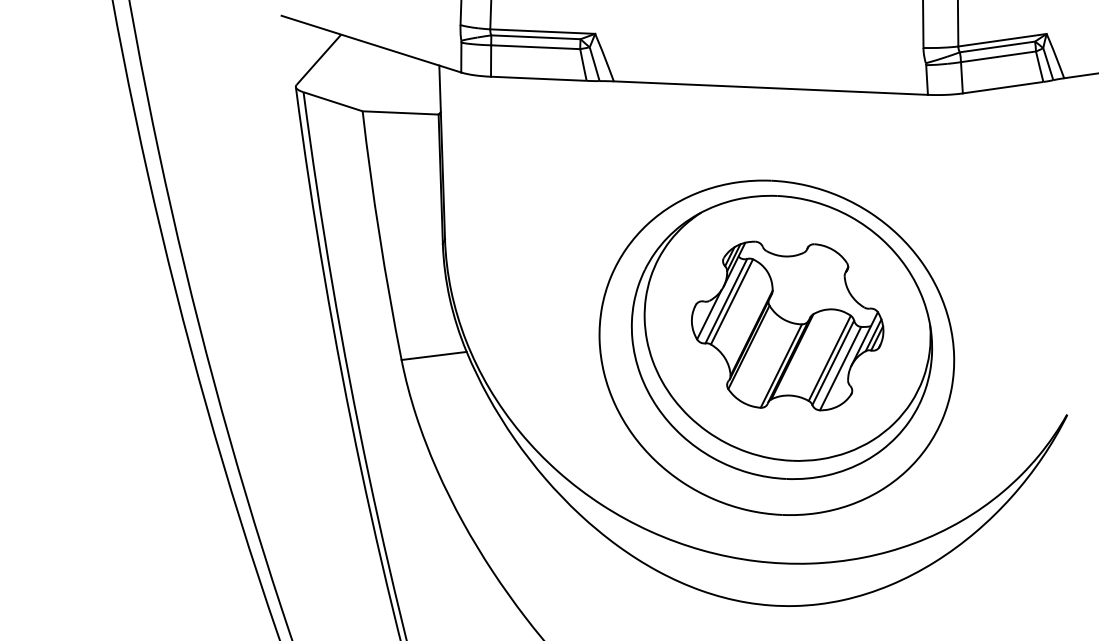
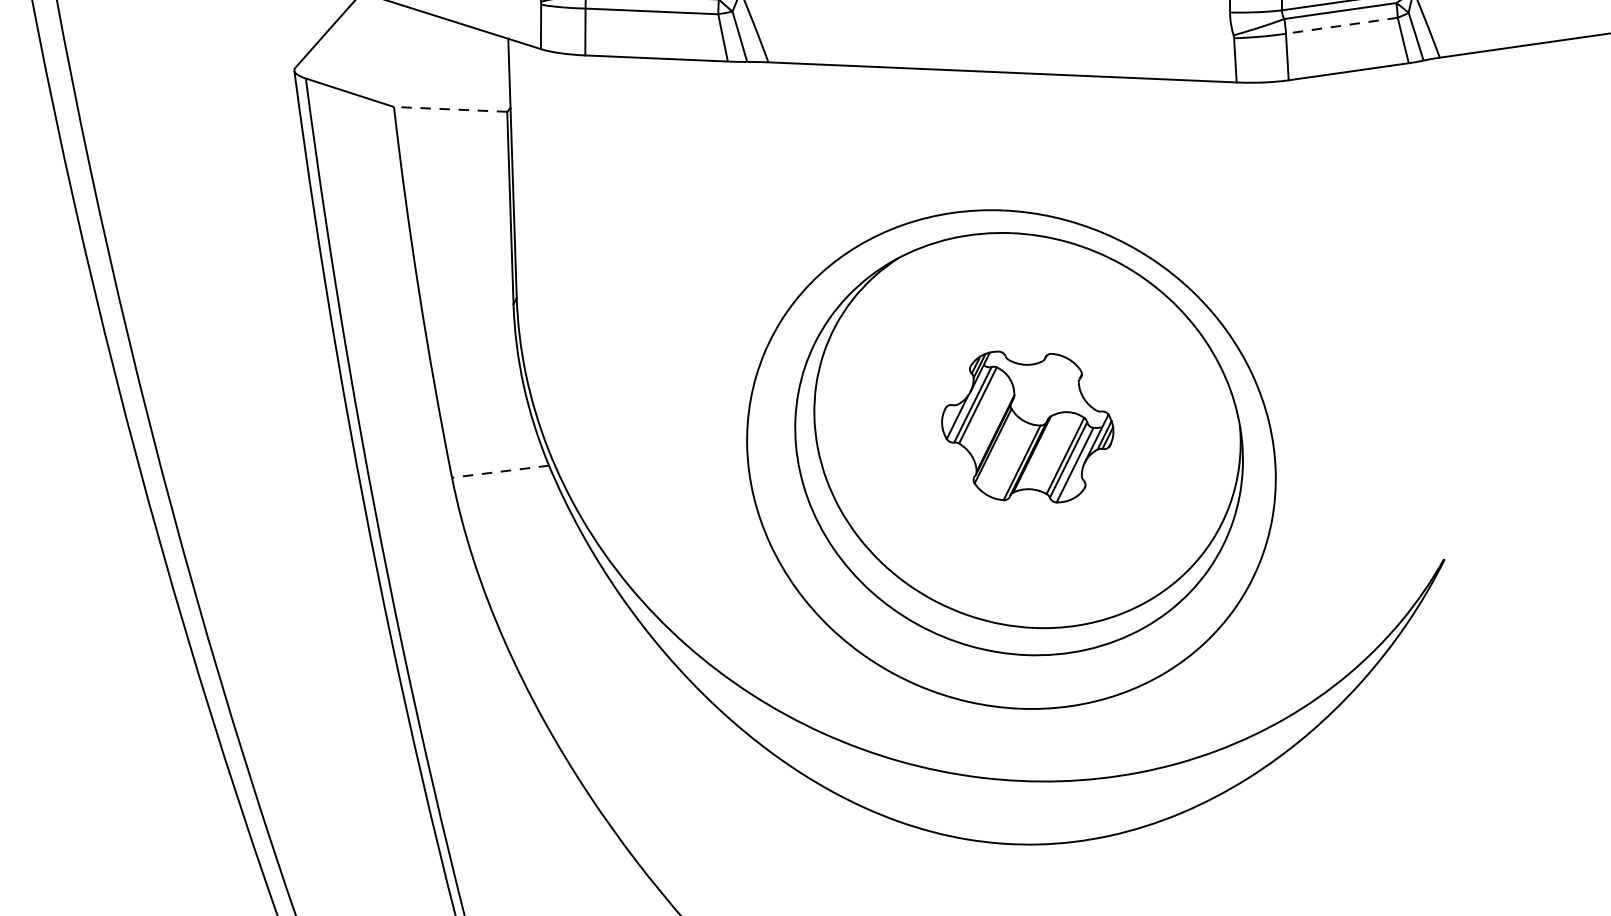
line: (998, 56) -> (1341, 25), solid -> dashed
line: (400, 112) -> (450, 108), solid -> dashed
part: (787, 325) -> (1027, 426), size x0.6
line: (434, 355) -> (501, 470), solid -> dashed

